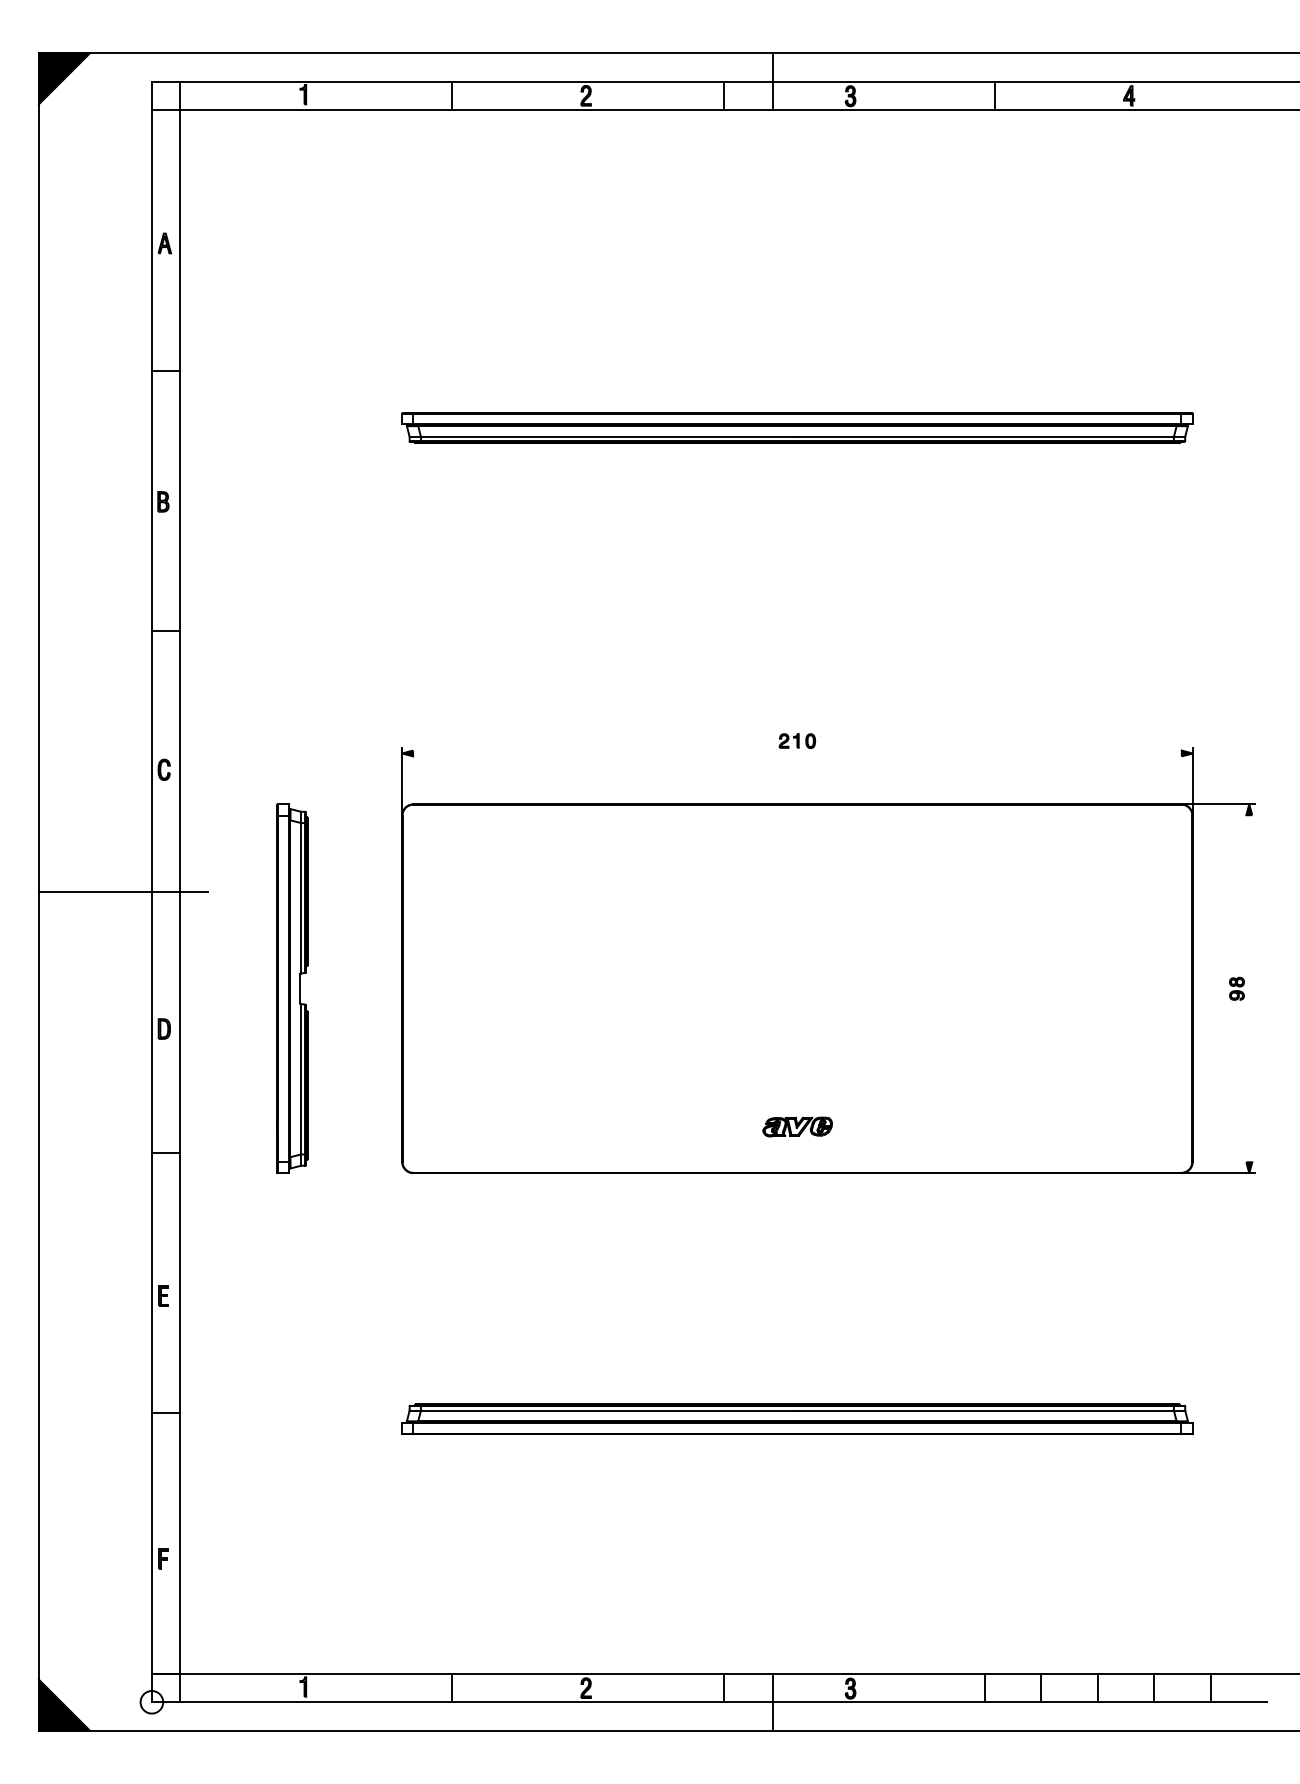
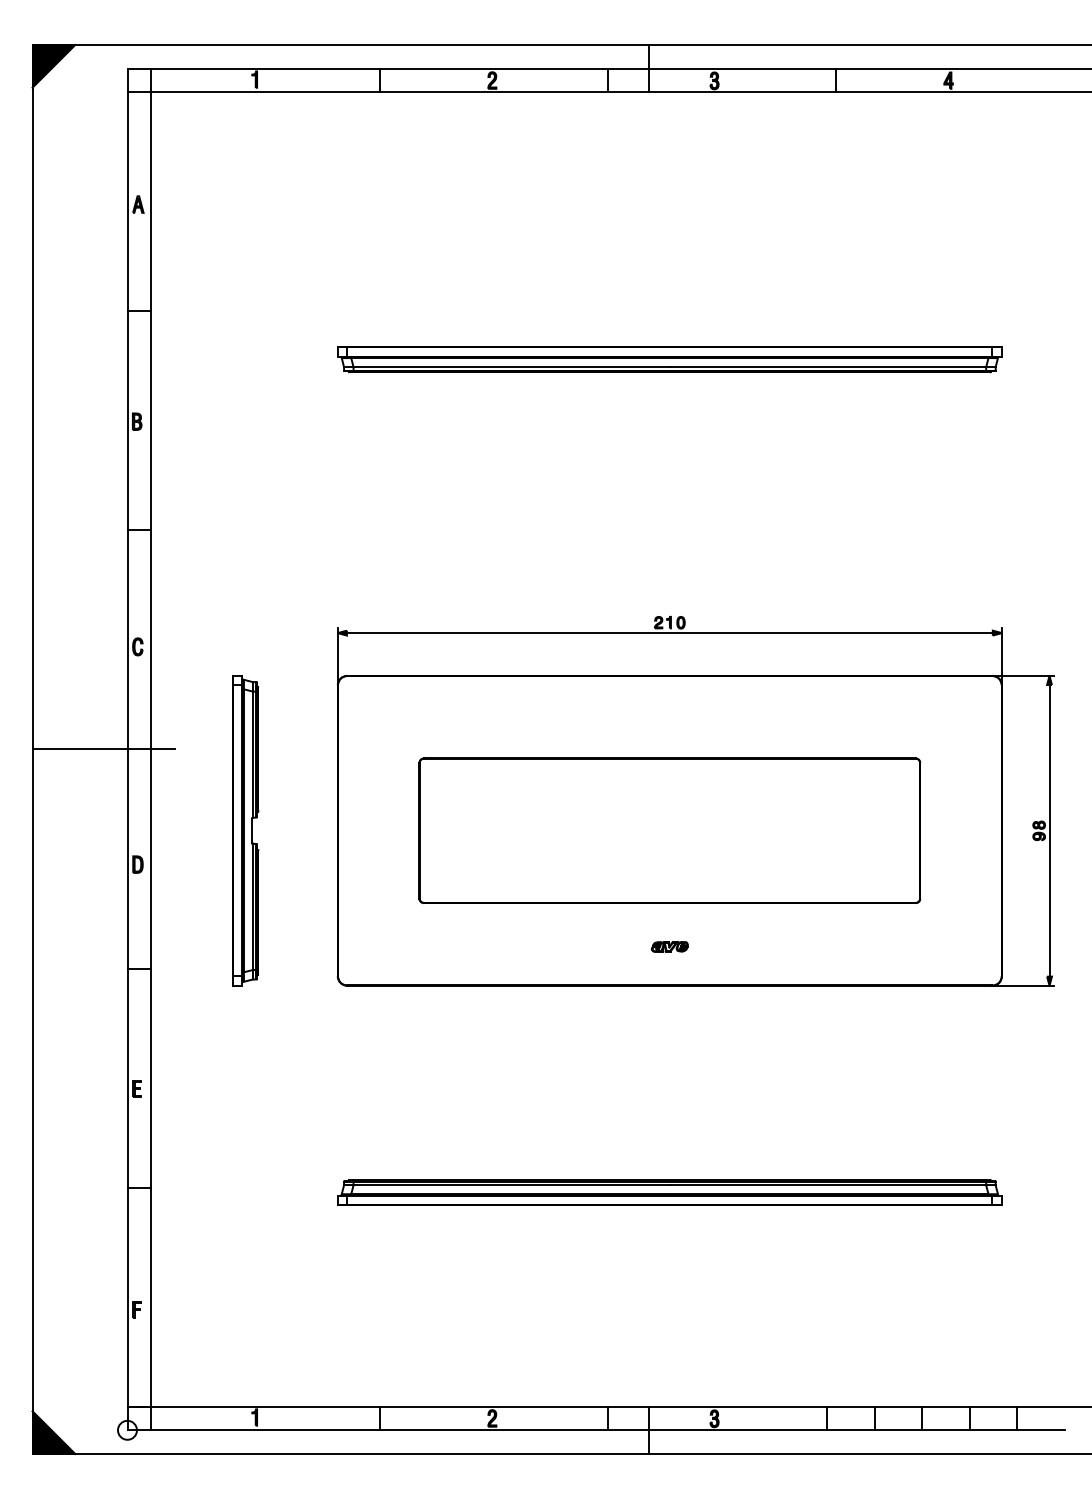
line: (796, 753) -> (669, 633), added
part: (796, 988) -> (669, 830), added
line: (1249, 988) -> (1049, 830), added
part: (796, 1126) -> (669, 946), size x0.62

